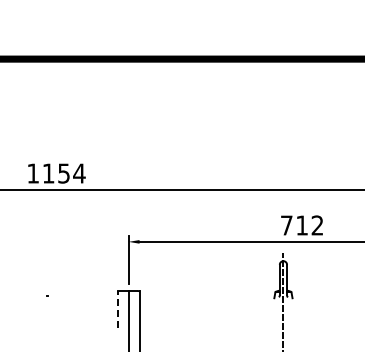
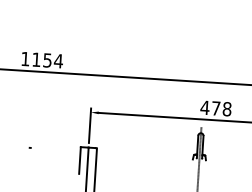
text: (301, 225) -> (215, 108), 712 -> 478
line: (117, 309) -> (79, 160), dashed -> solid

